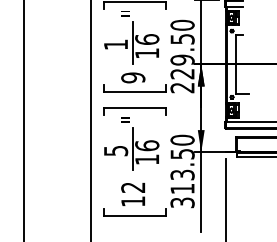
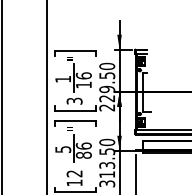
text: (133, 76) -> (74, 100), 9 -> 3
text: (146, 158) -> (83, 154), 16 -> 86

